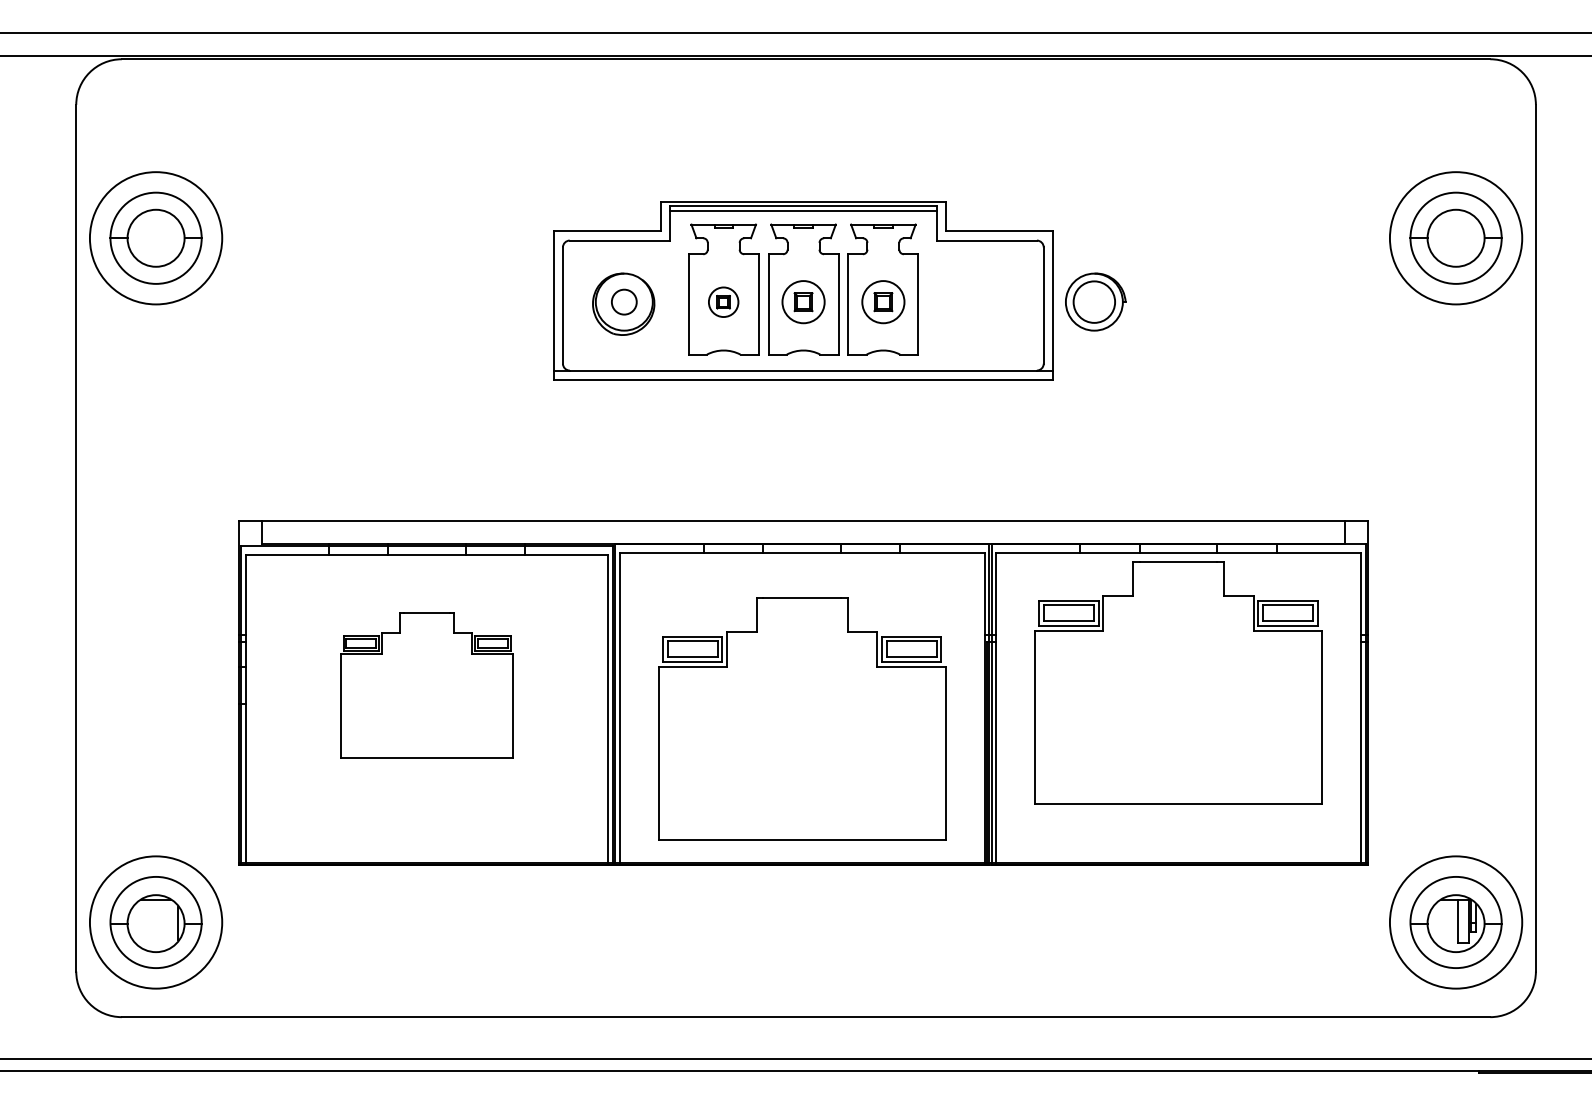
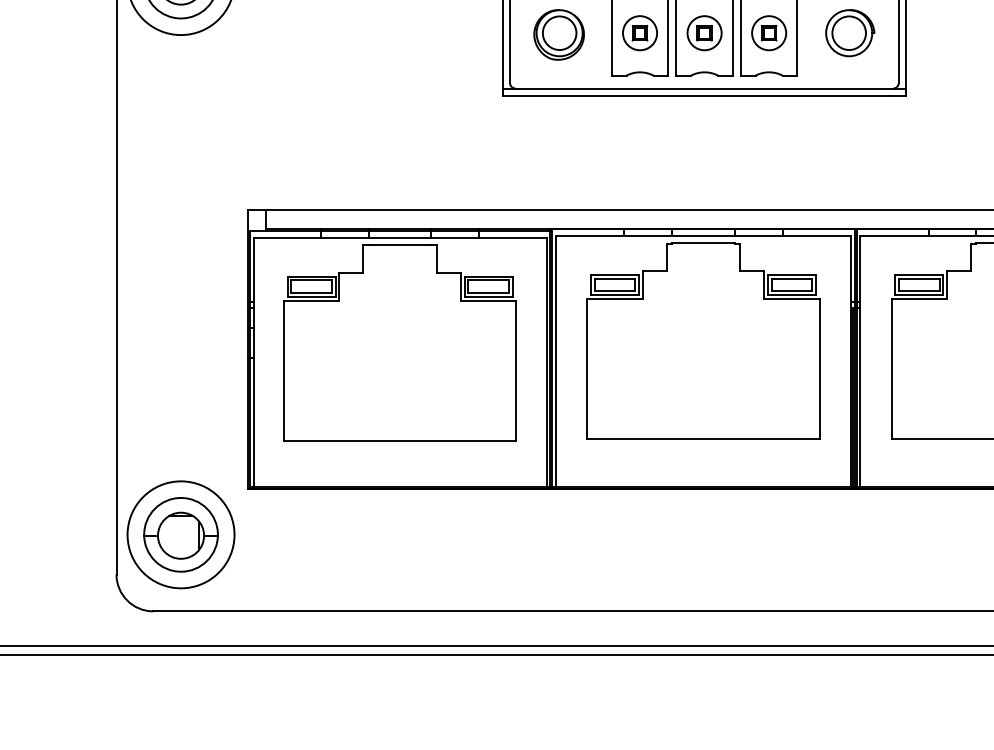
circle: (624, 301) -> (559, 32), size x1.67
part: (1095, 301) -> (850, 32), moved
part: (723, 302) -> (639, 33), size x1.43
part: (426, 684) -> (399, 342), size x1.67
part: (802, 718) -> (703, 340), moved

